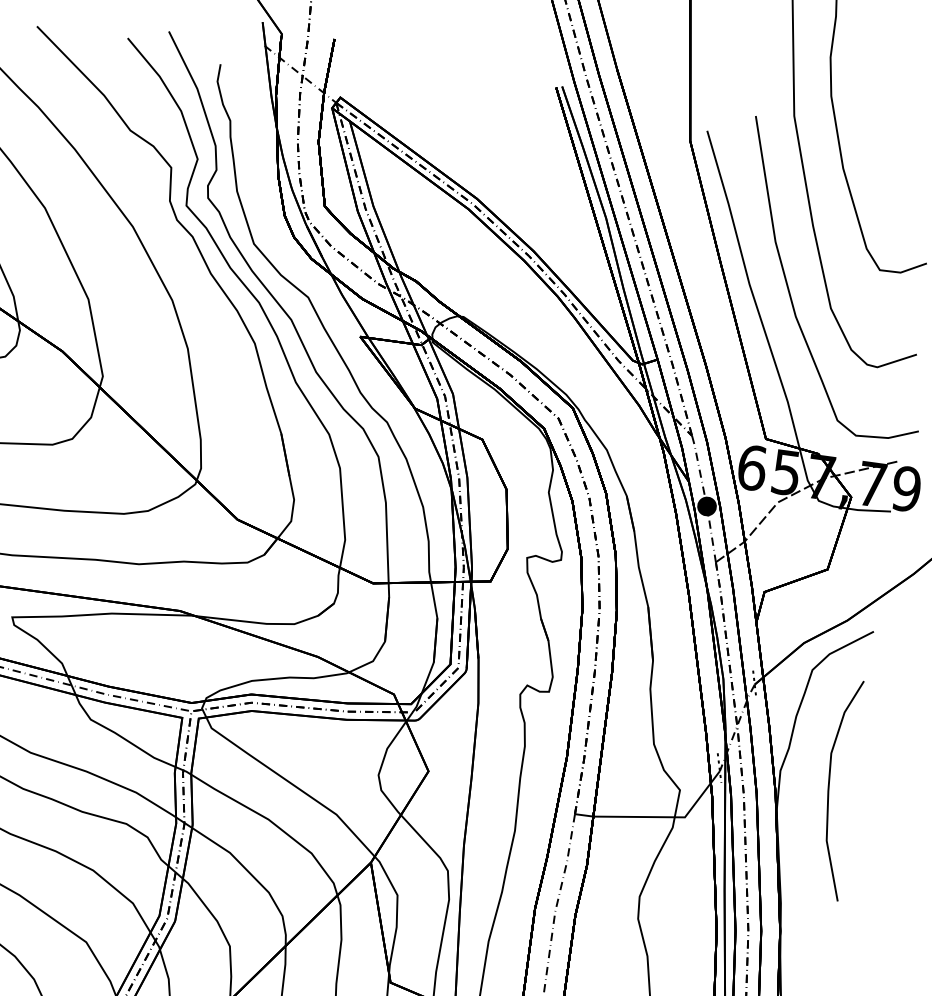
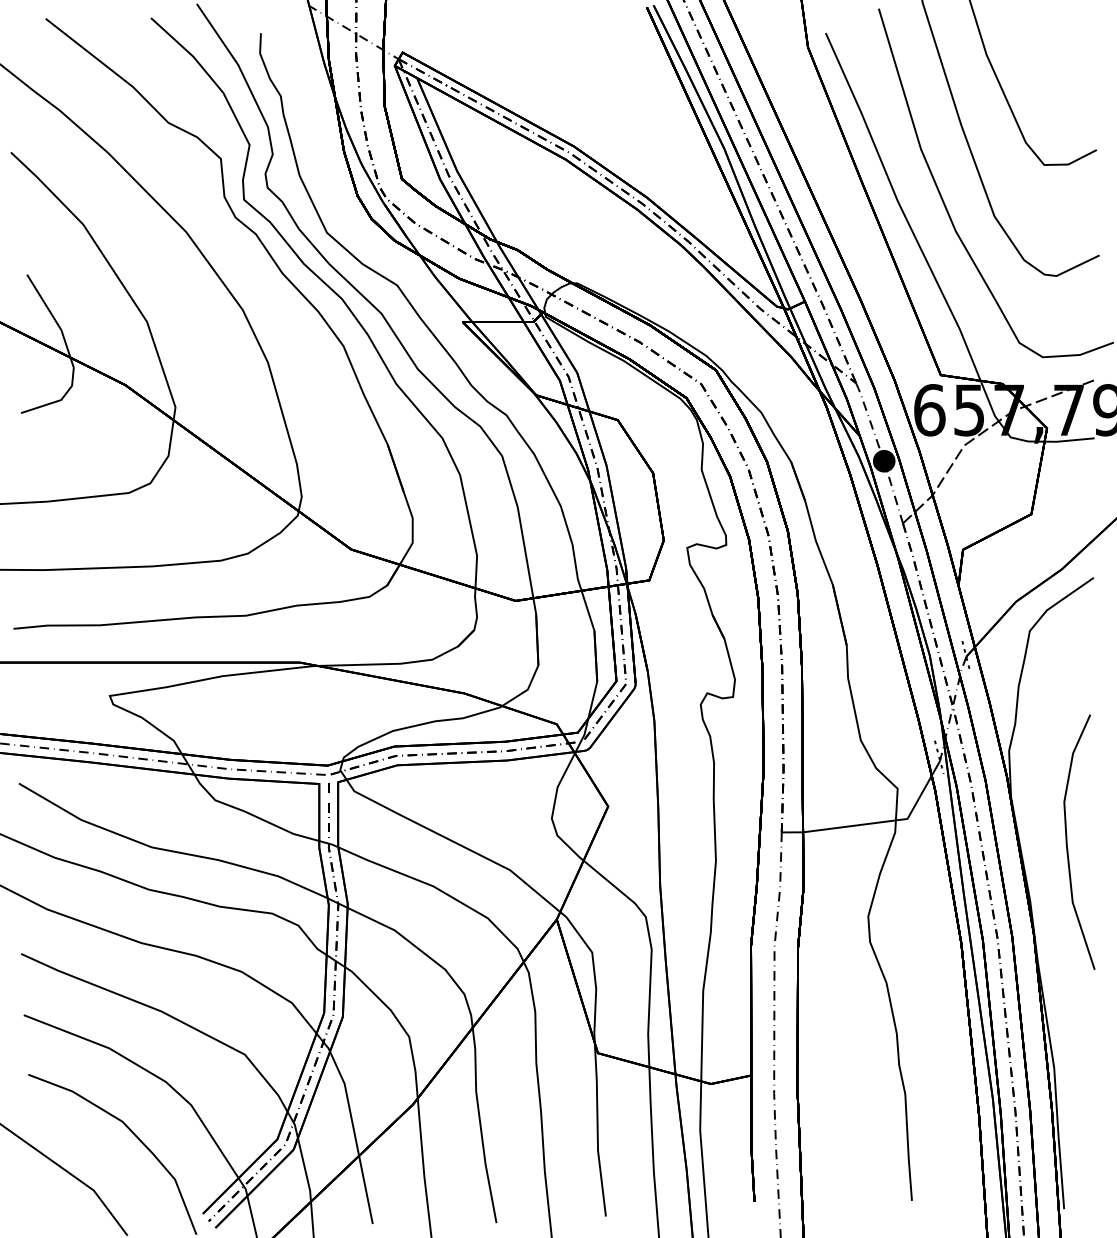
curve: (829, 787) -> (1067, 841), moved

